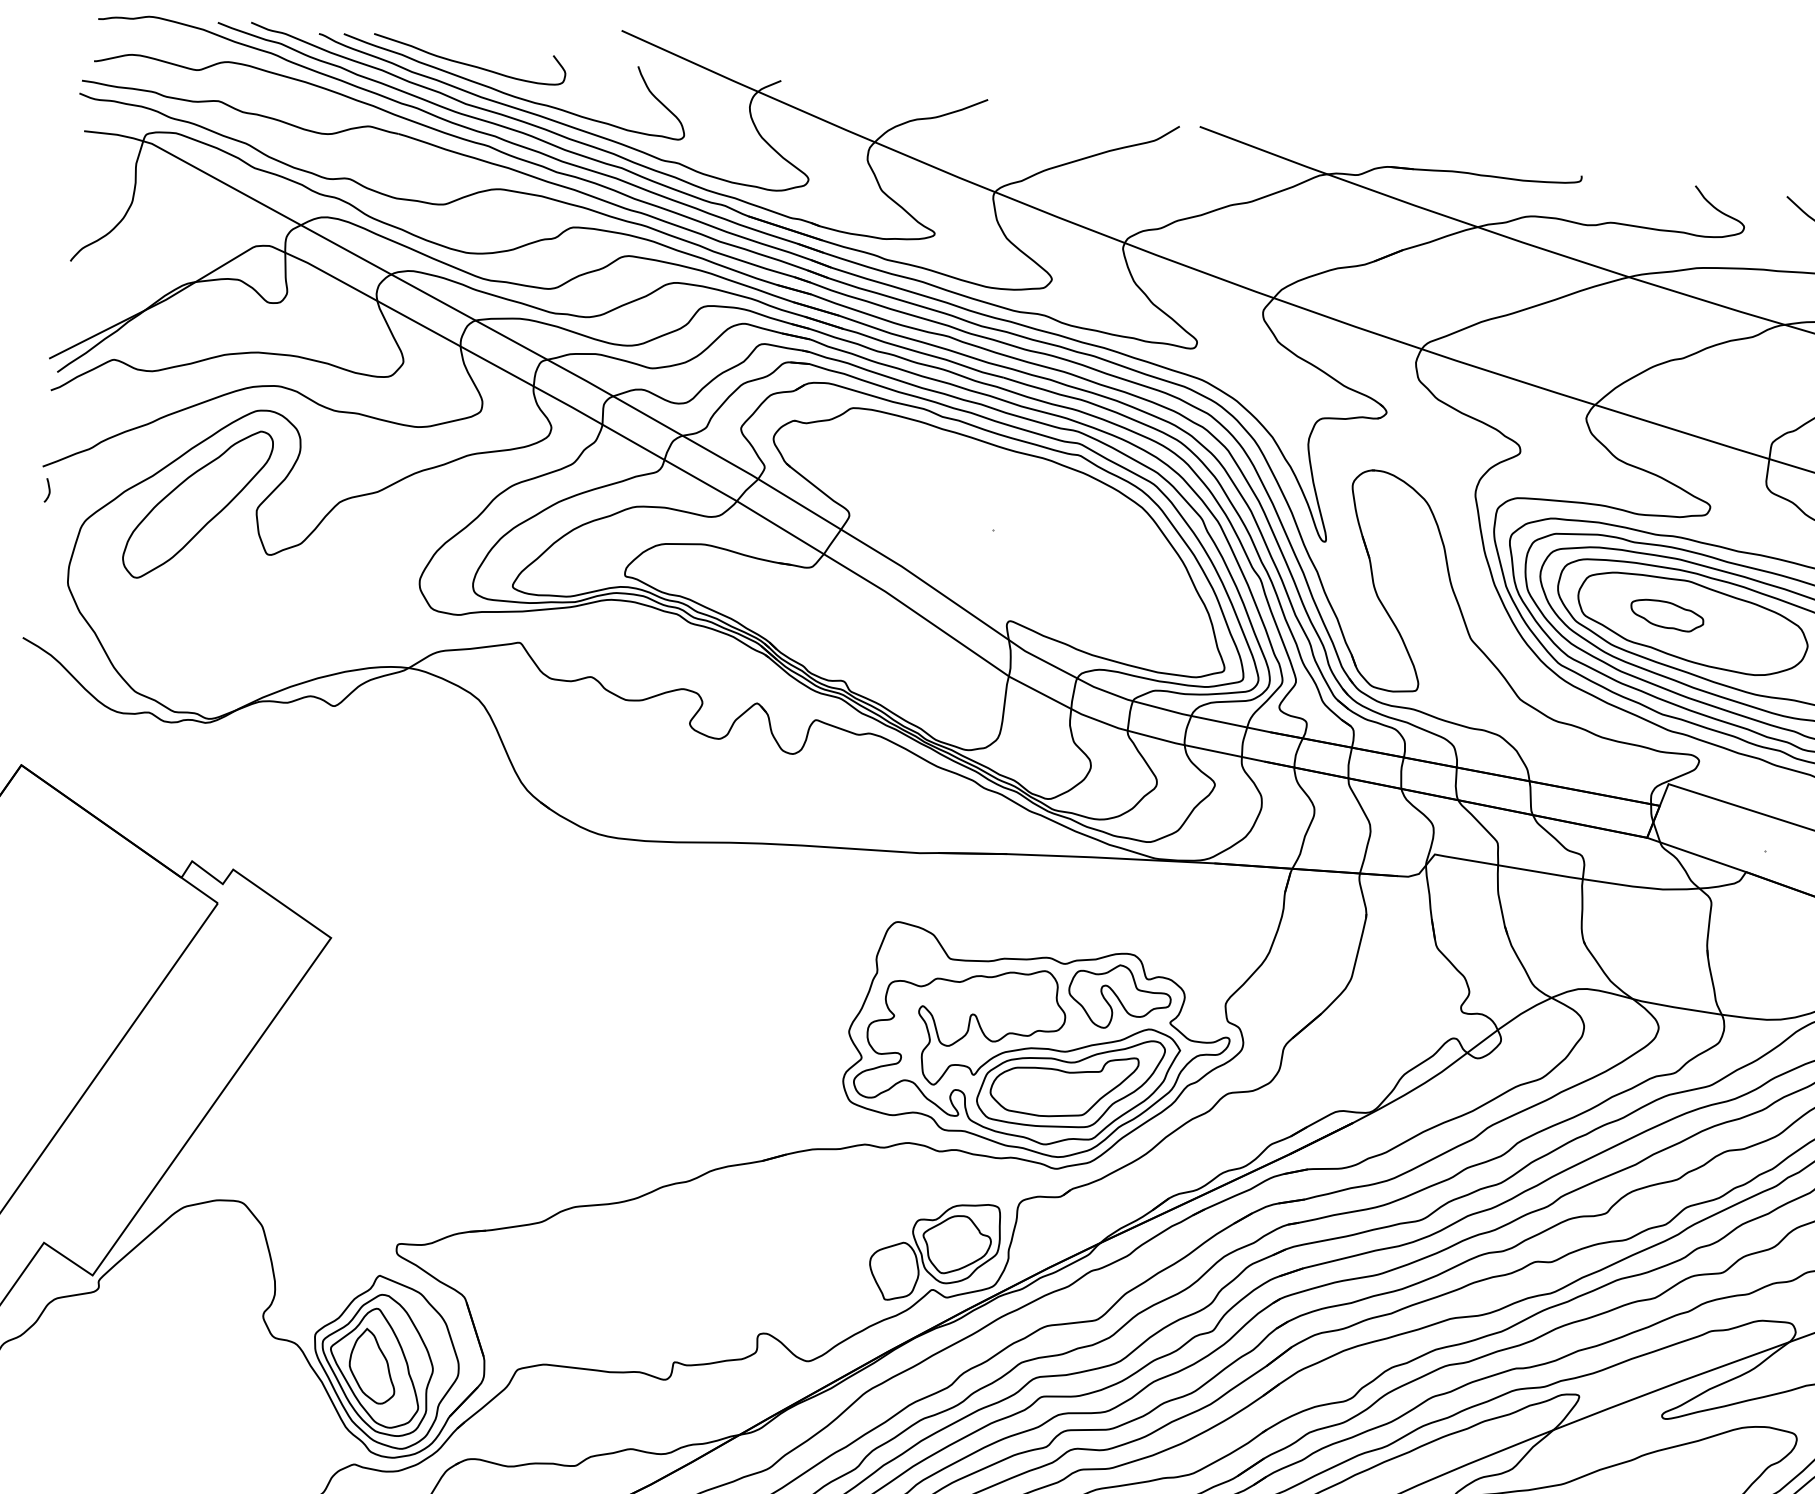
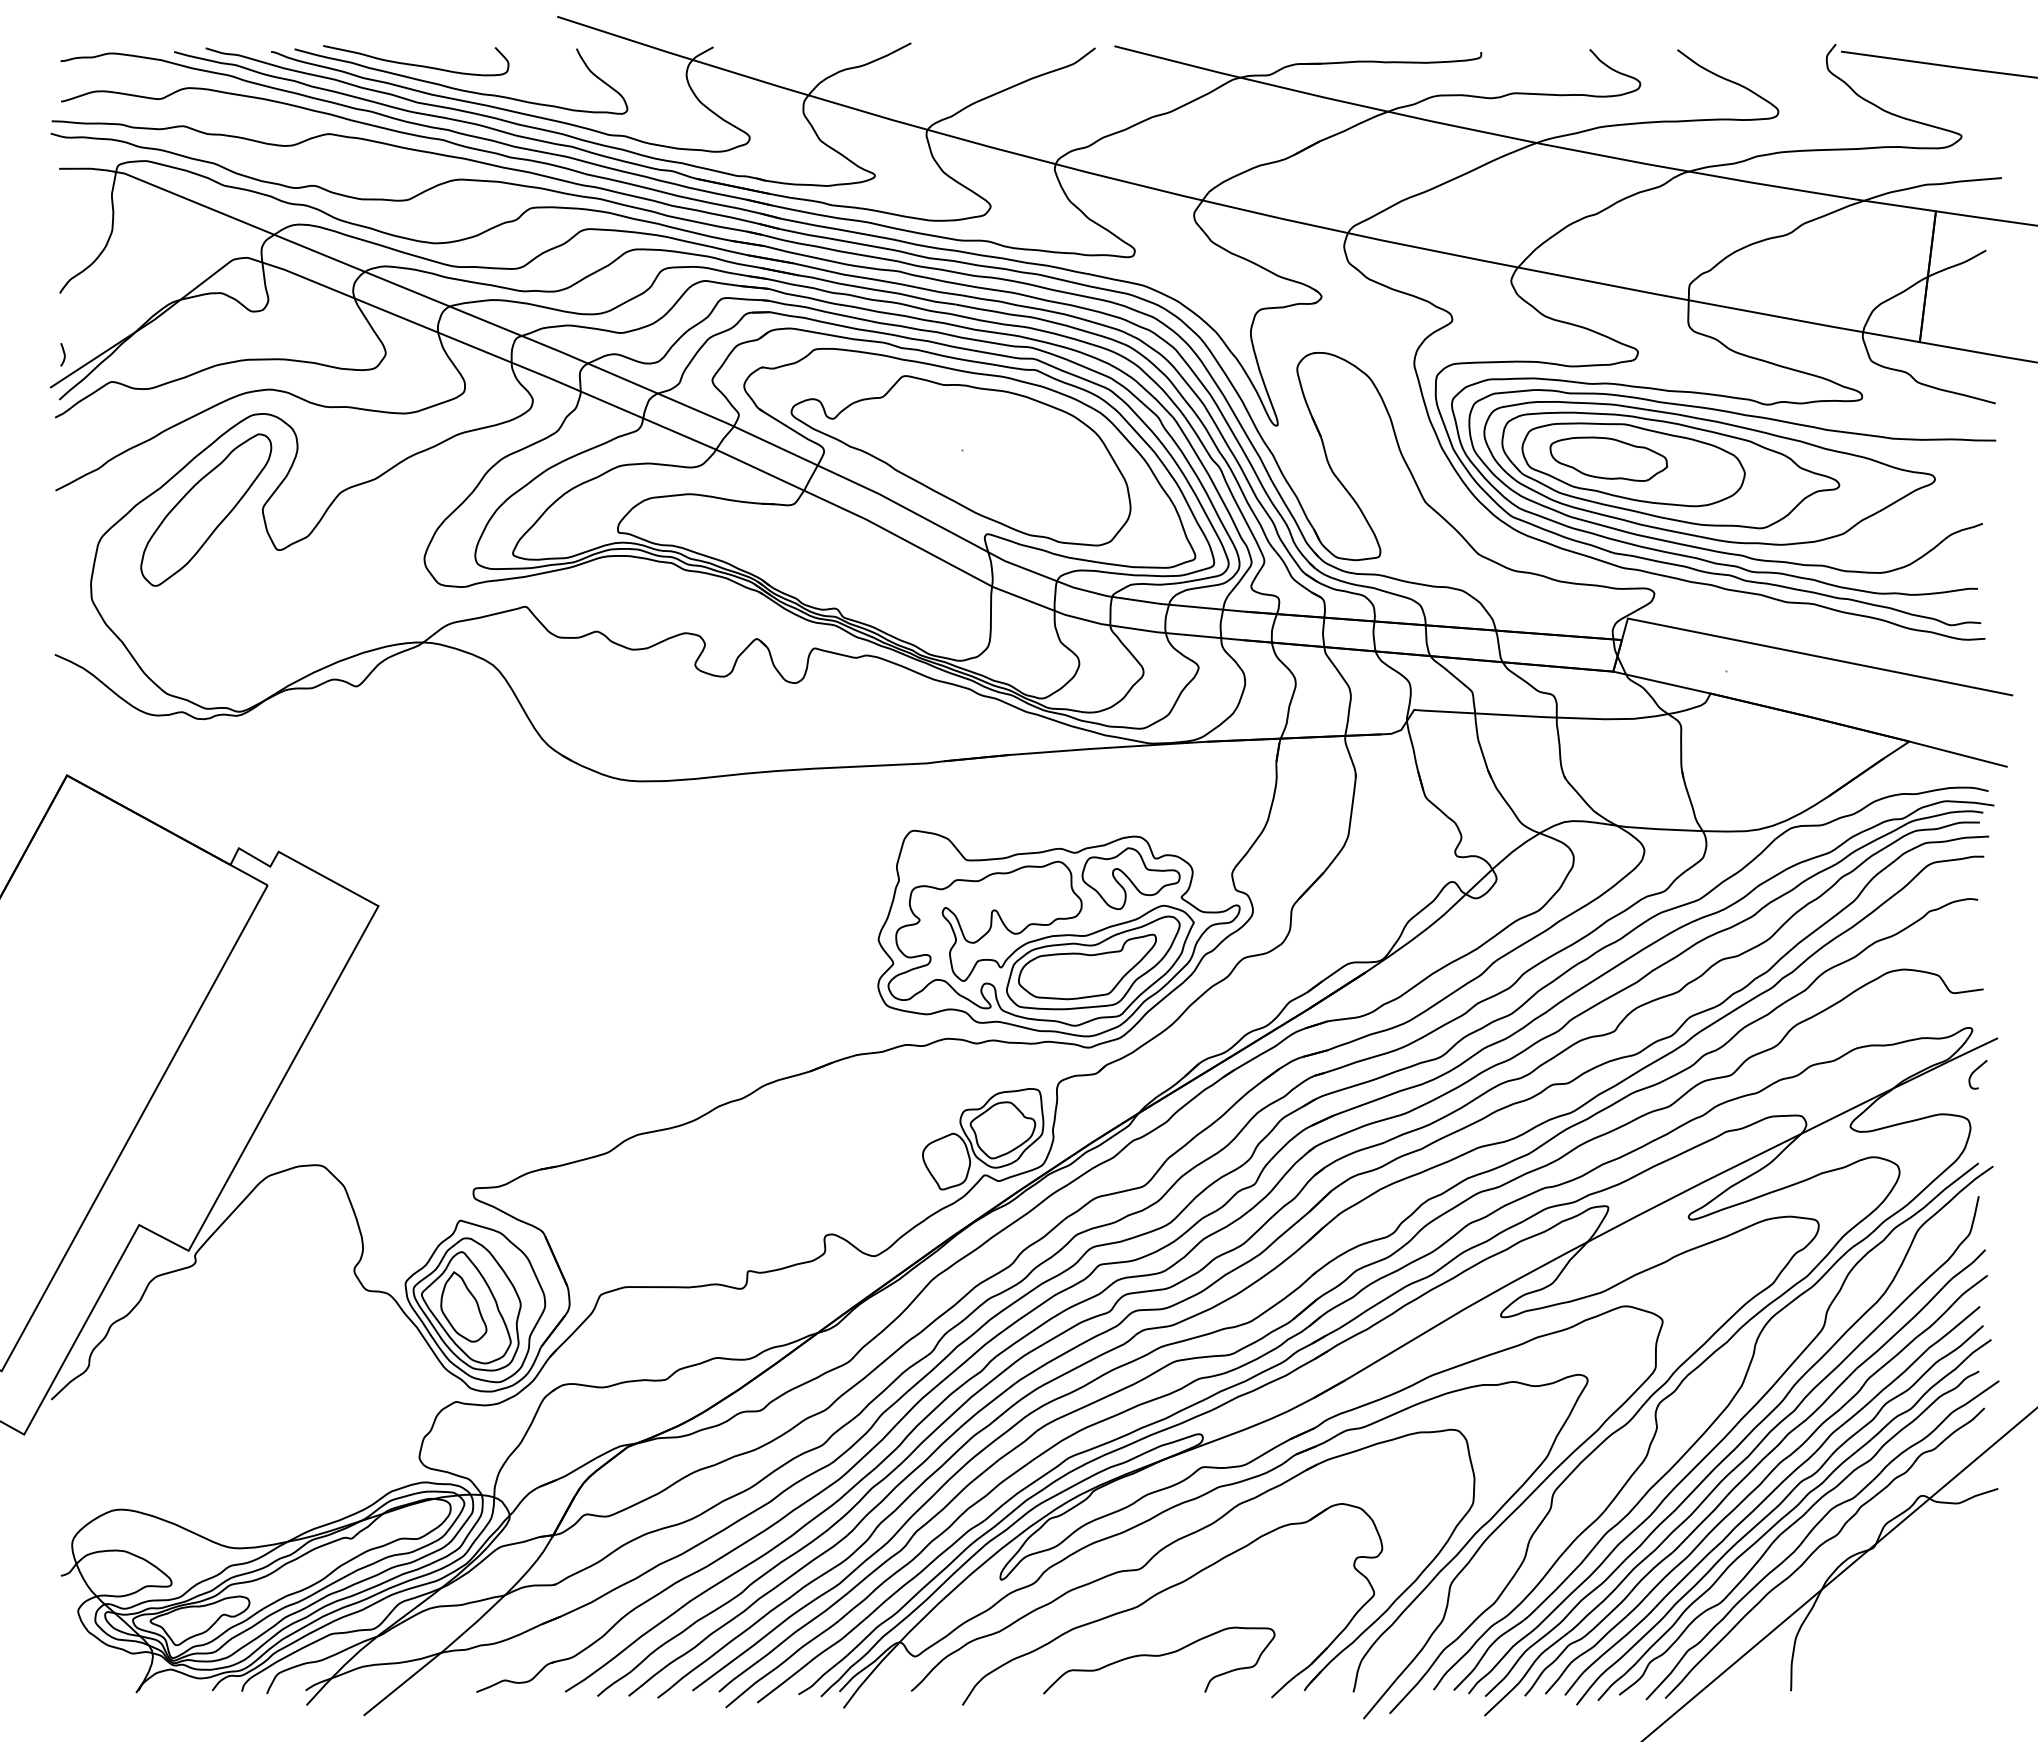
curve: (48, 490) -> (63, 354), moved
part: (990, 541) -> (960, 460), added
part: (1667, 614) -> (1608, 458), size x1.67

